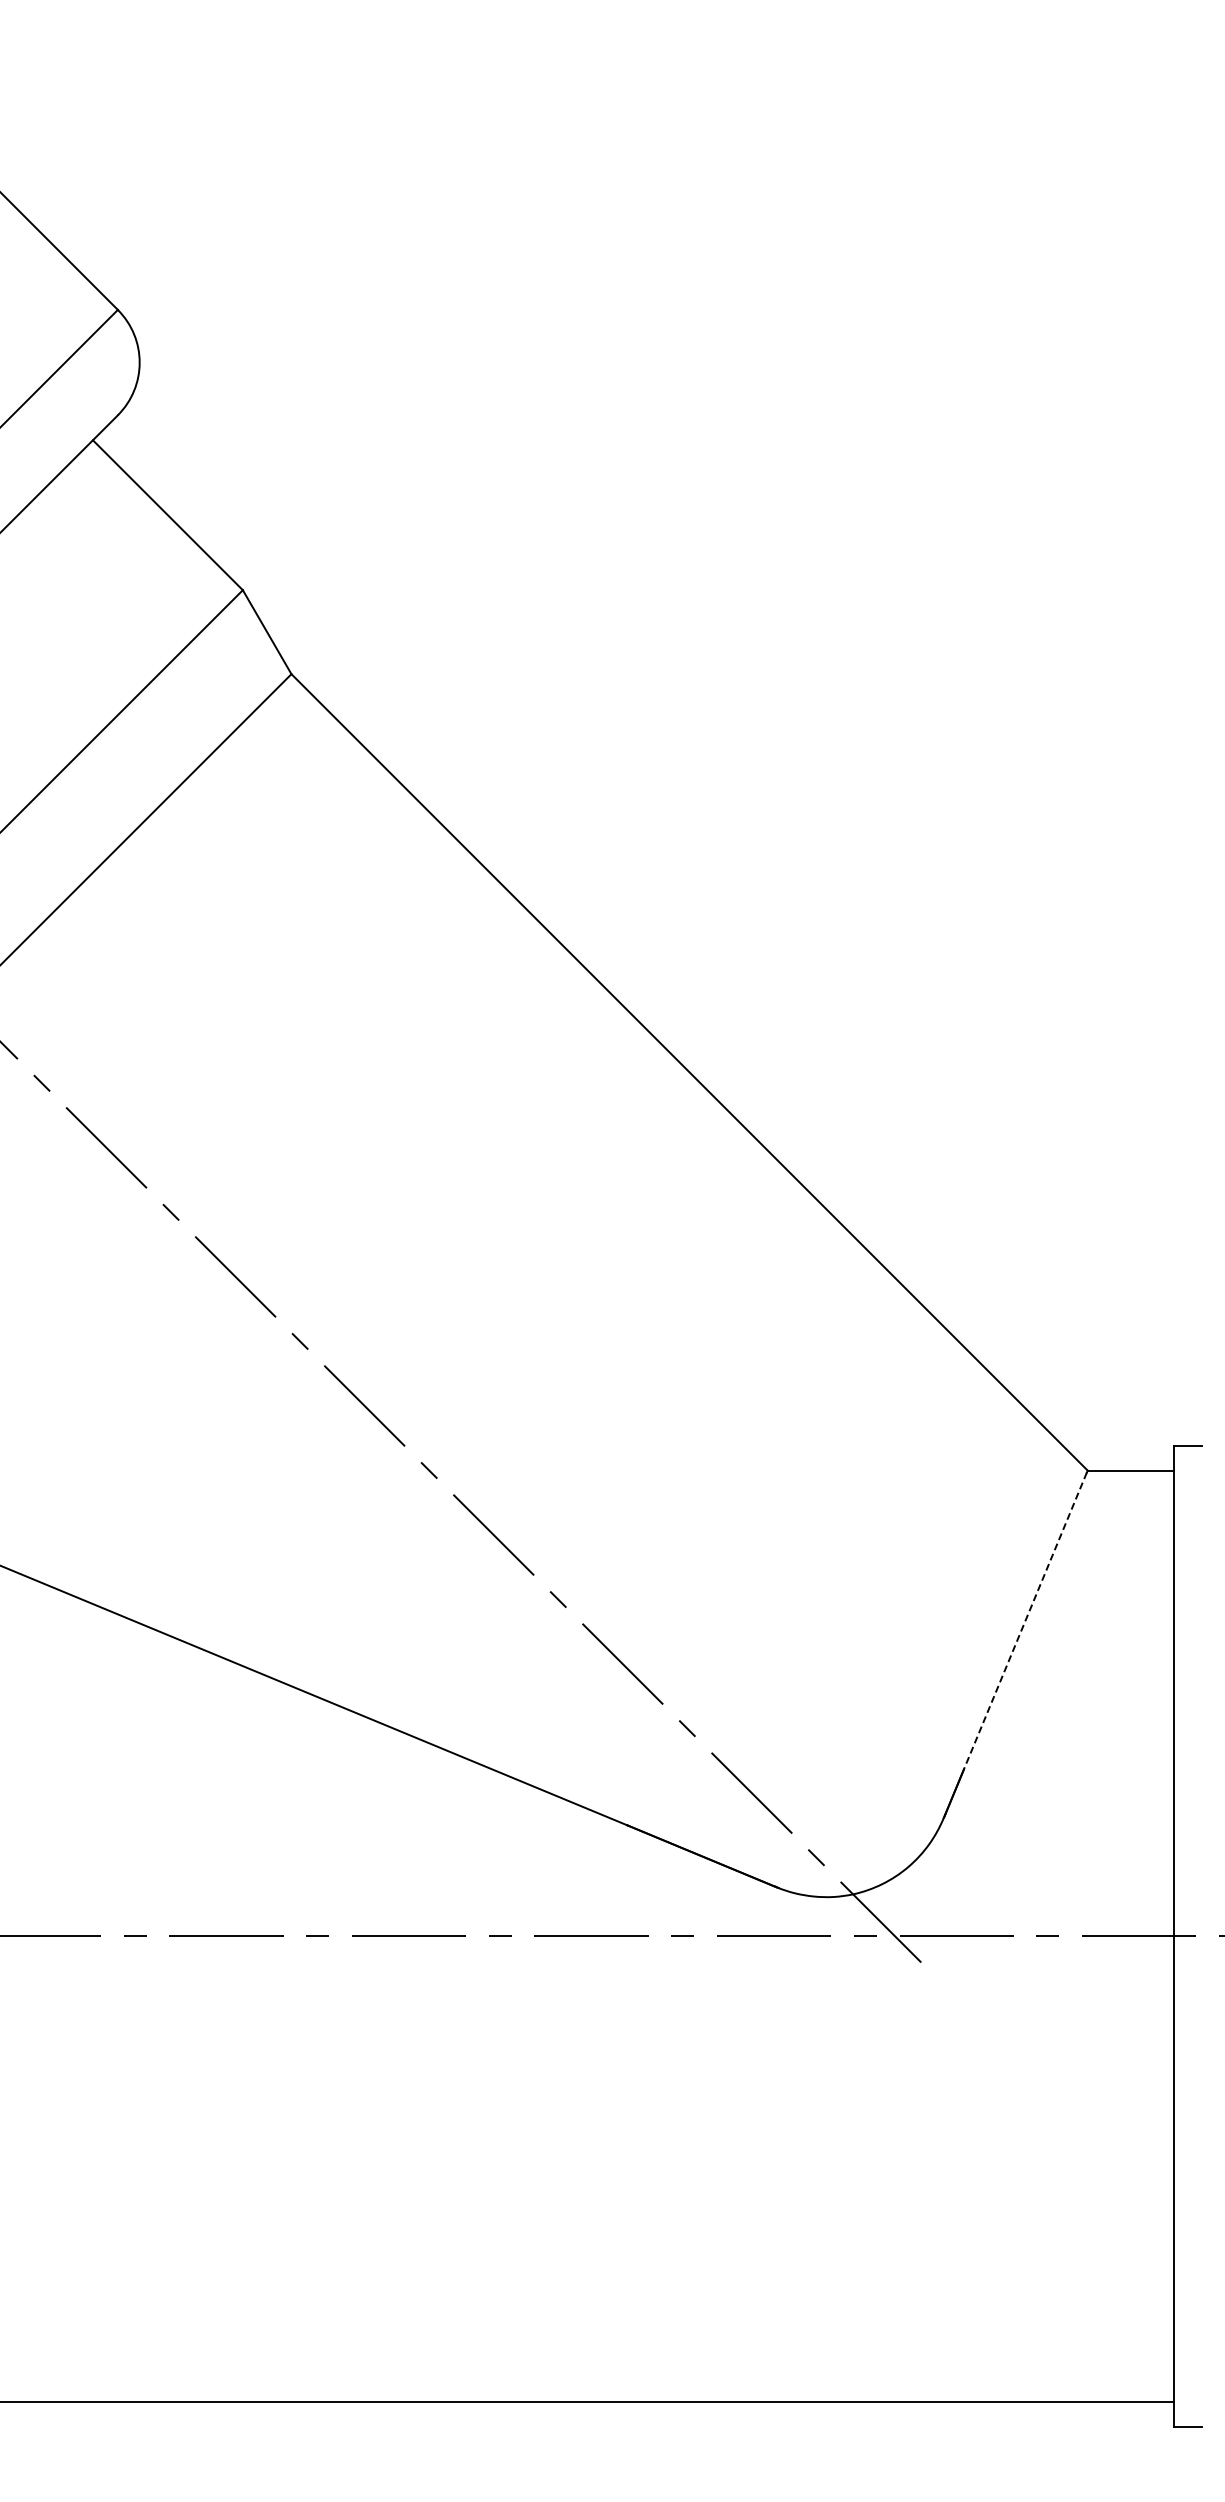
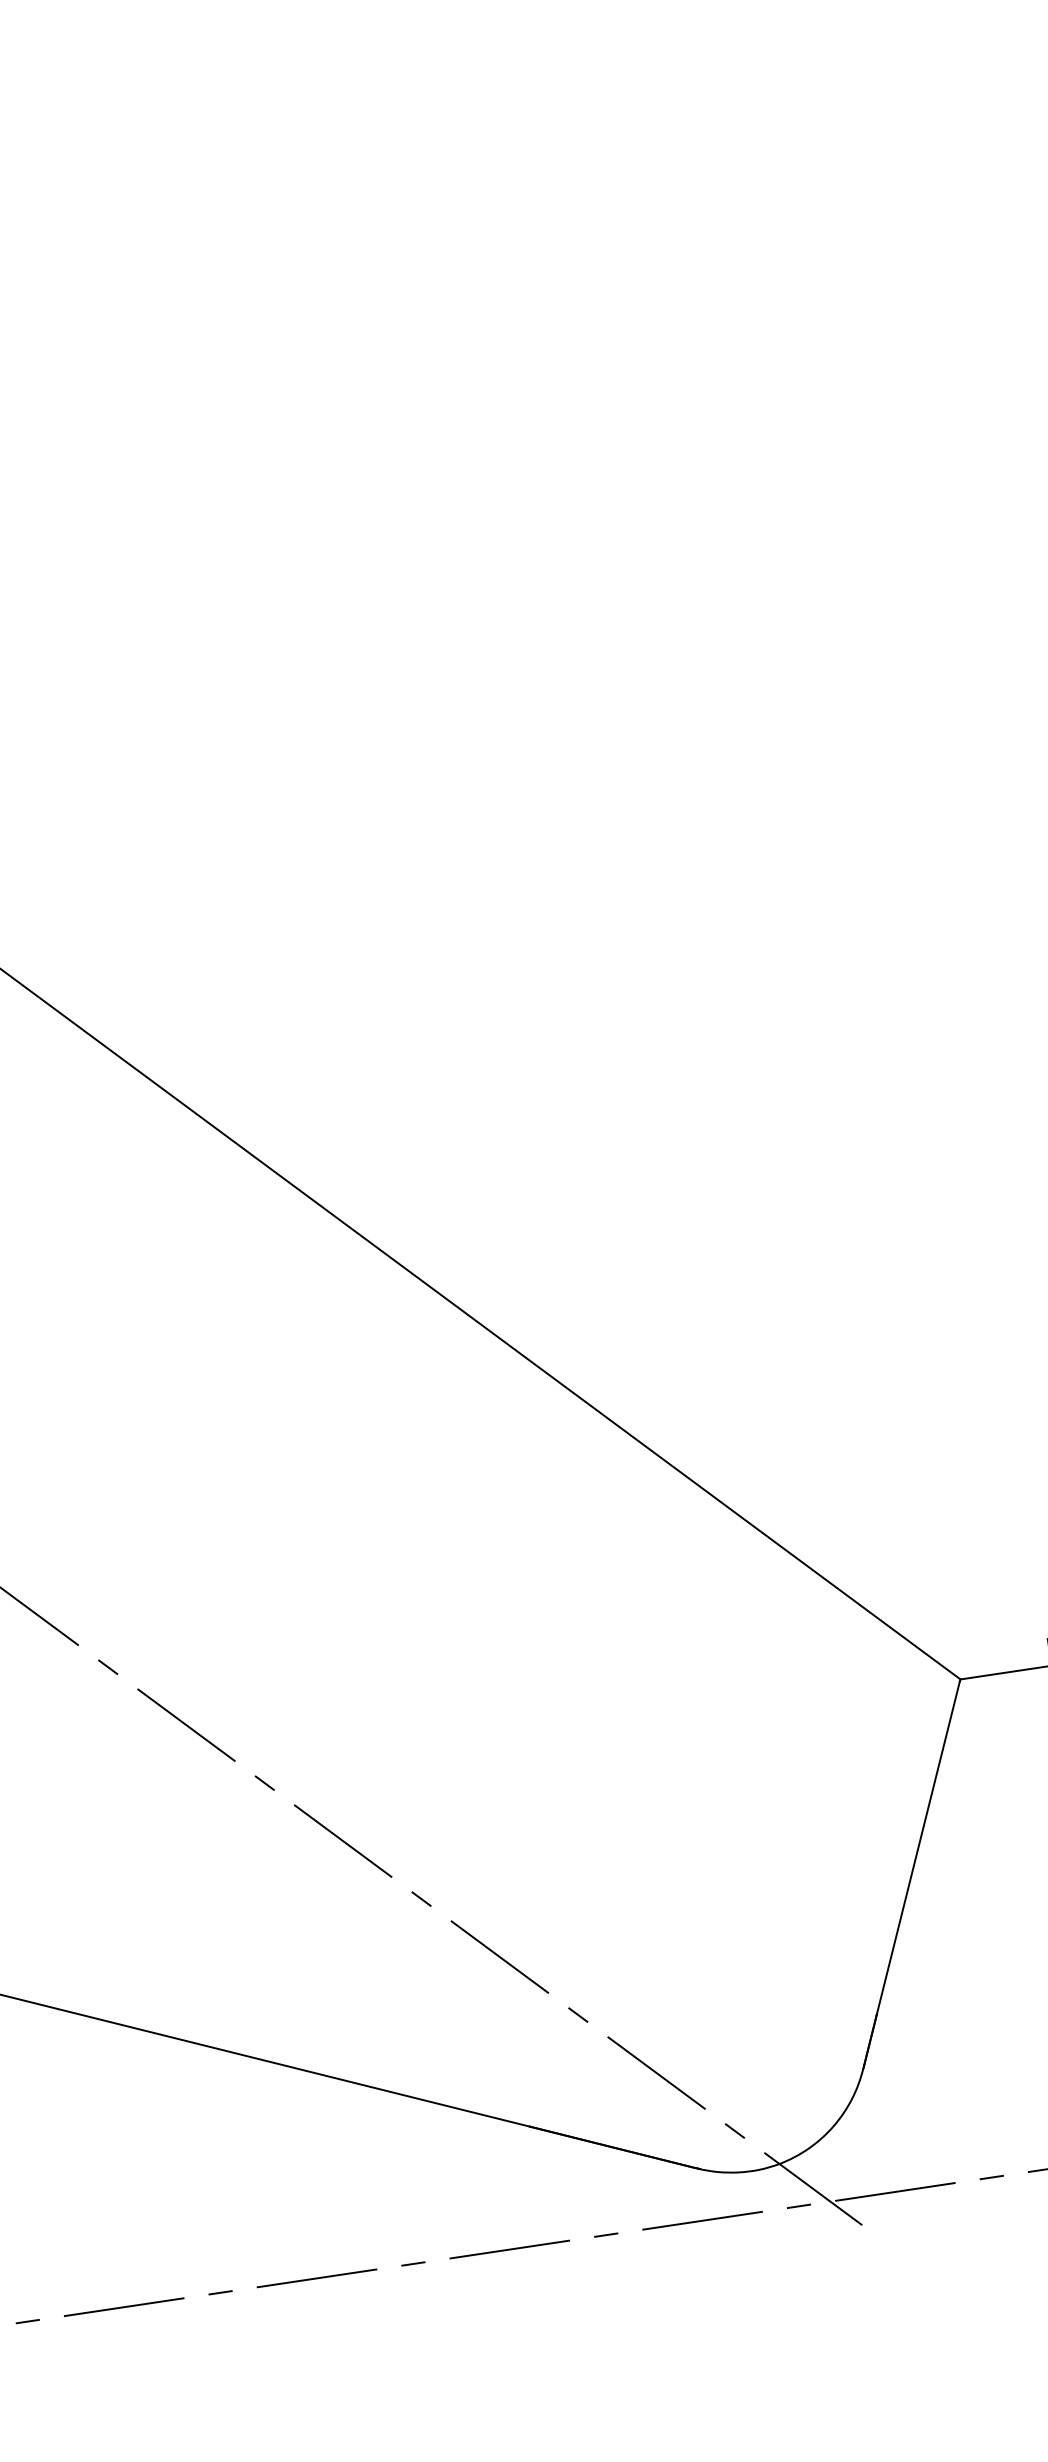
line: (1025, 1621) -> (918, 1848), dashed -> solid

